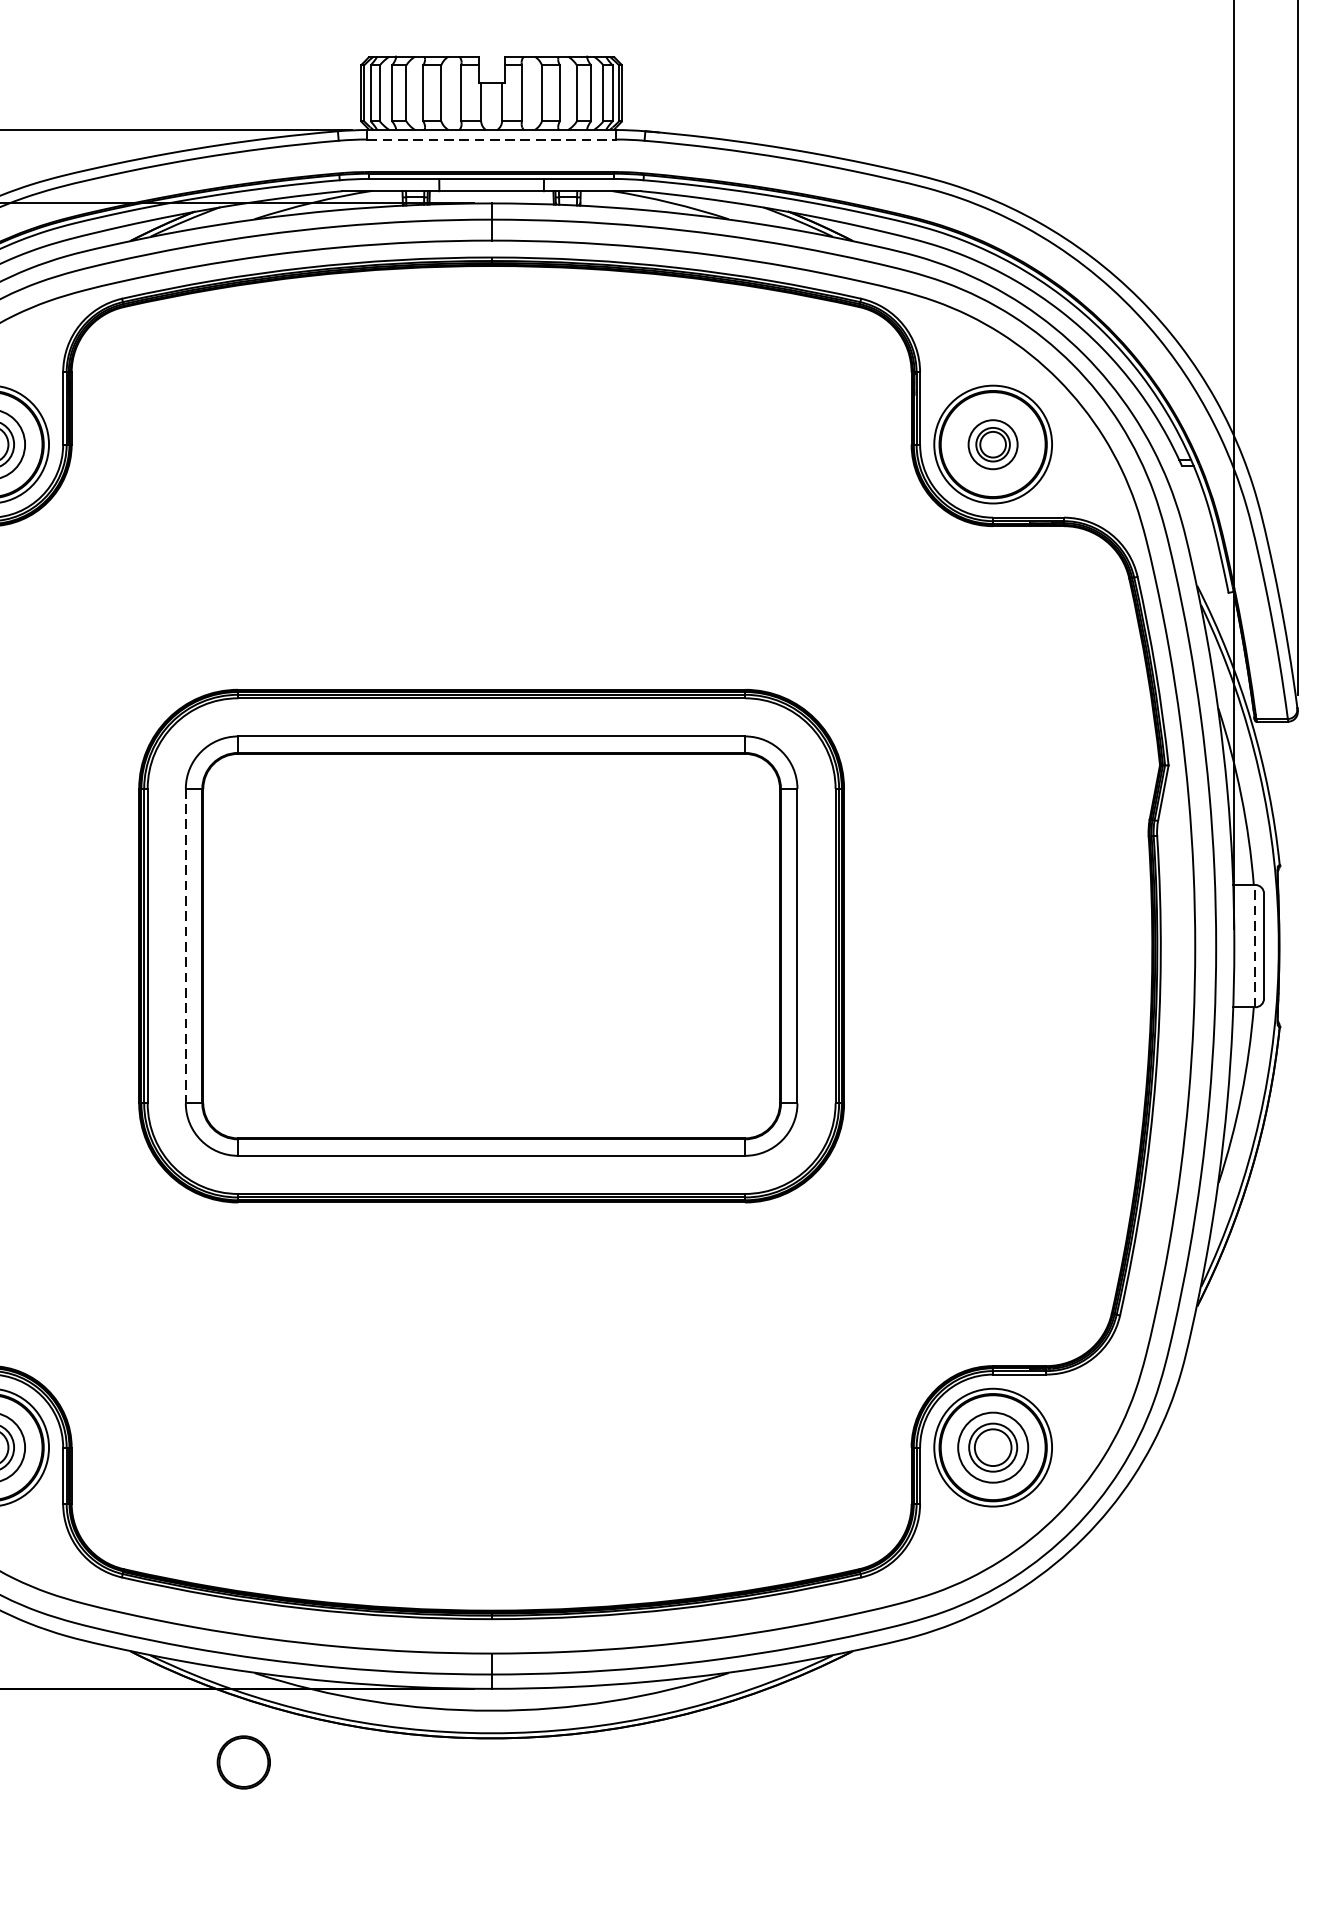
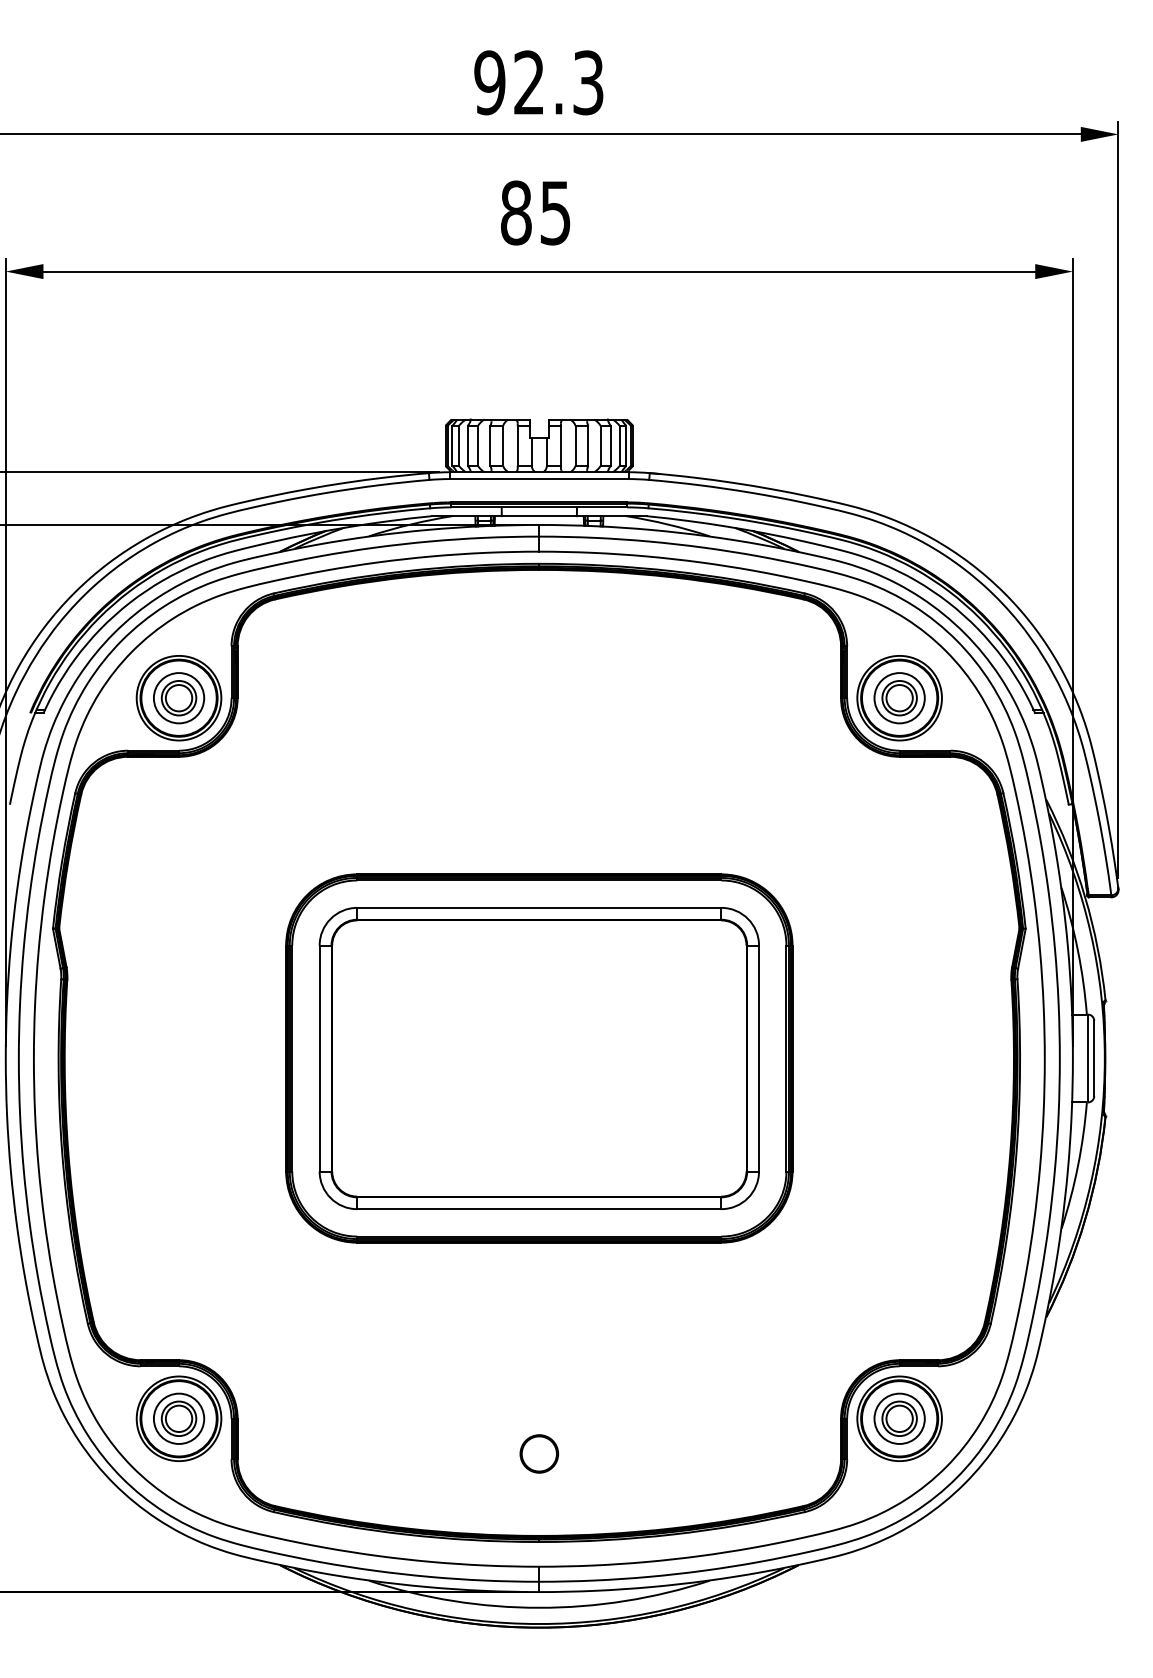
line: (491, 140) -> (539, 479), dashed -> solid
part: (992, 444) -> (899, 698), size x1.43
line: (185, 946) -> (319, 1058), dashed -> solid
line: (1254, 946) -> (1087, 1058), dashed -> solid
part: (244, 1761) -> (539, 1453), moved

